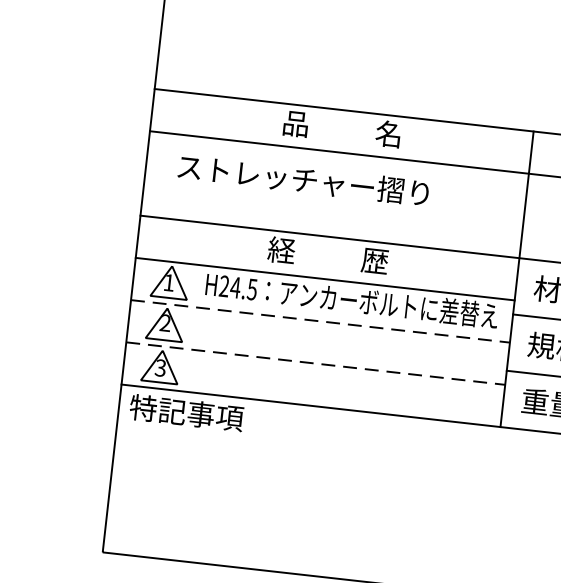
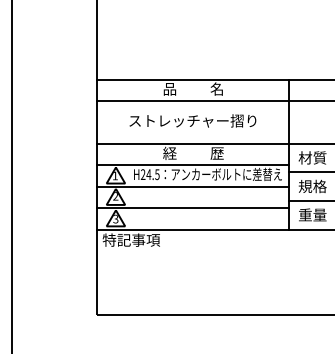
text: (302, 179) -> (192, 120), moved
line: (320, 320) -> (193, 186), dashed -> solid
line: (316, 364) -> (193, 208), dashed -> solid

